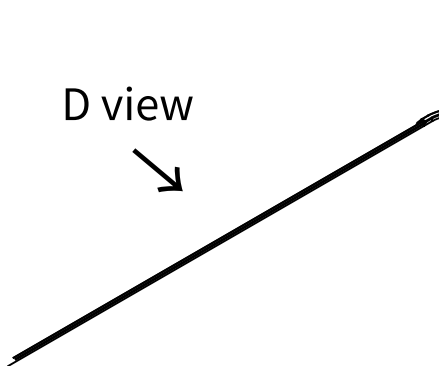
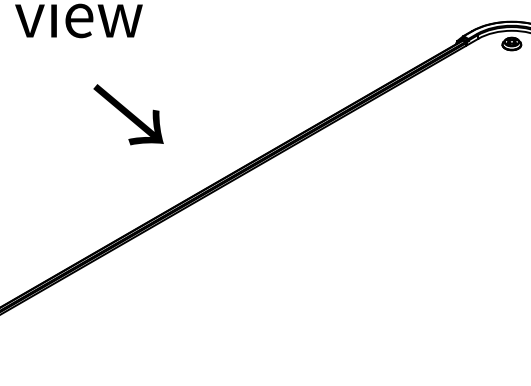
text: (157, 170) -> (128, 115), moved

